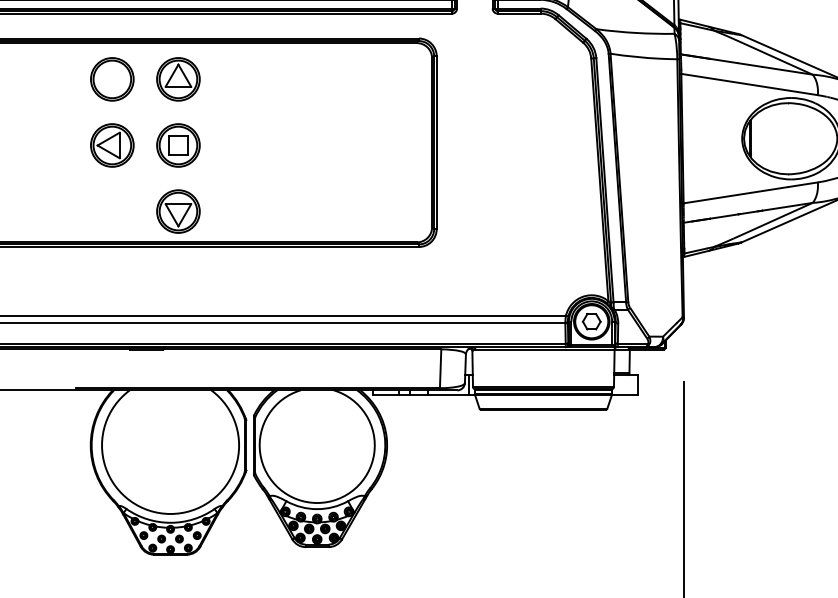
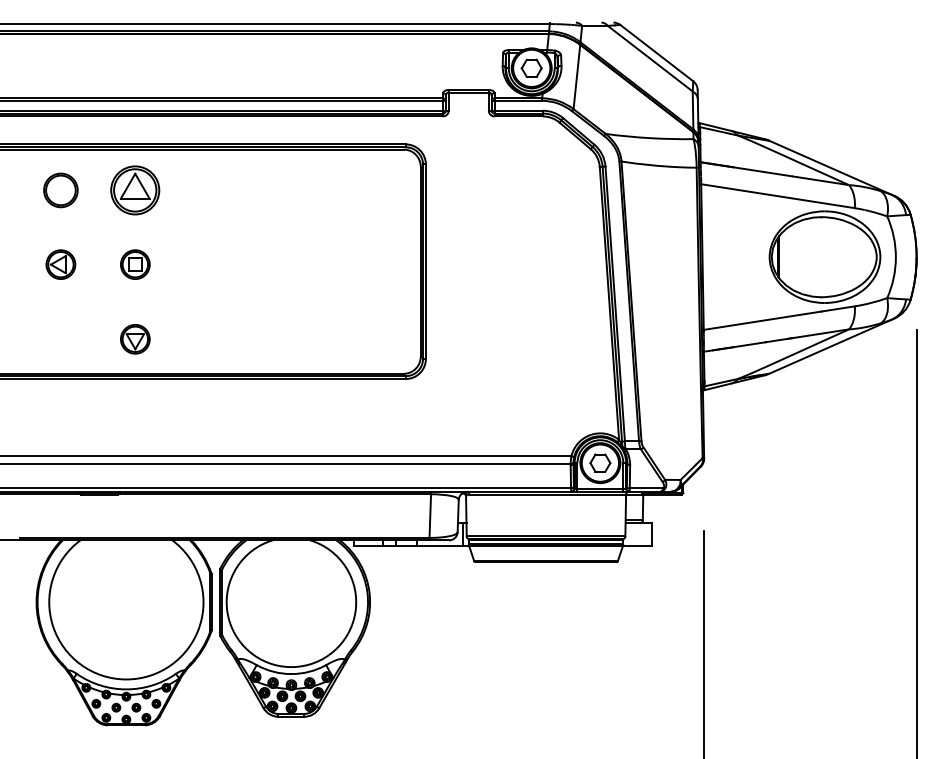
part: (112, 79) -> (60, 190), size x0.7
part: (112, 145) -> (60, 264), size x0.6
part: (178, 145) -> (135, 264), size x0.6
part: (178, 211) -> (135, 339), size x0.6

